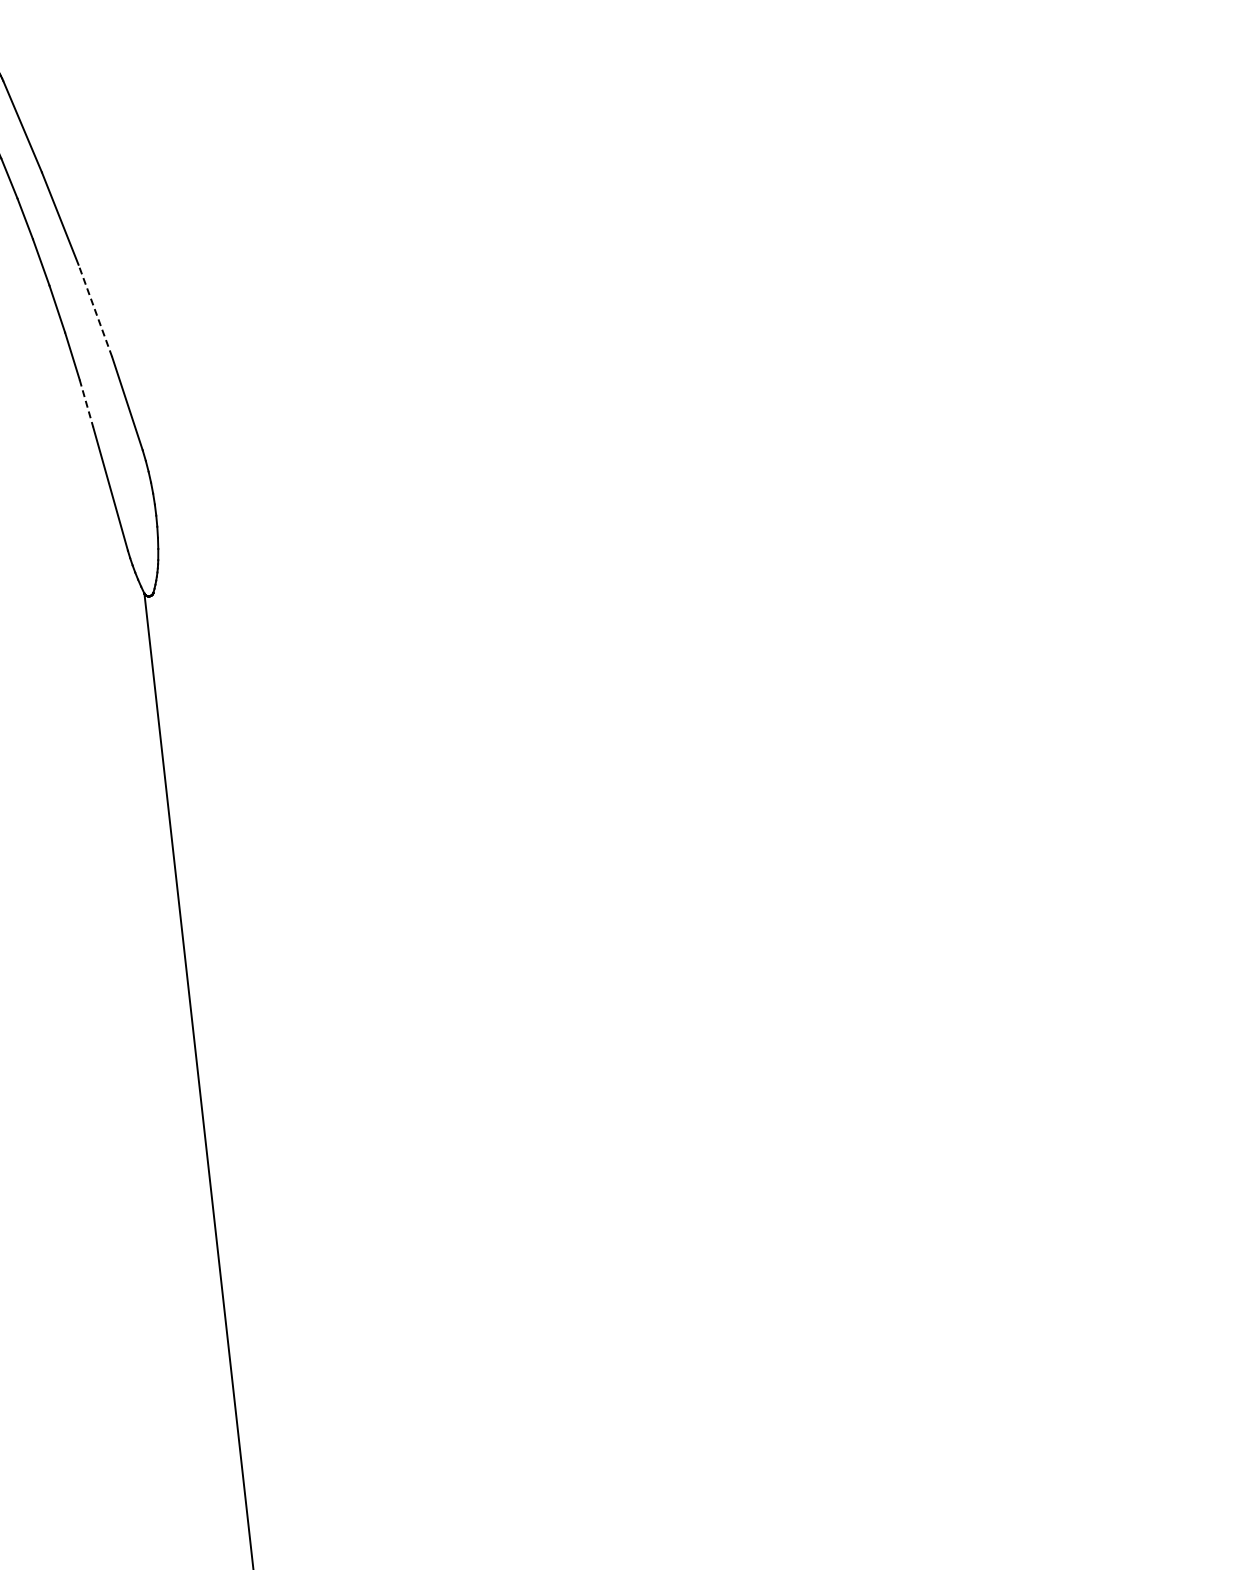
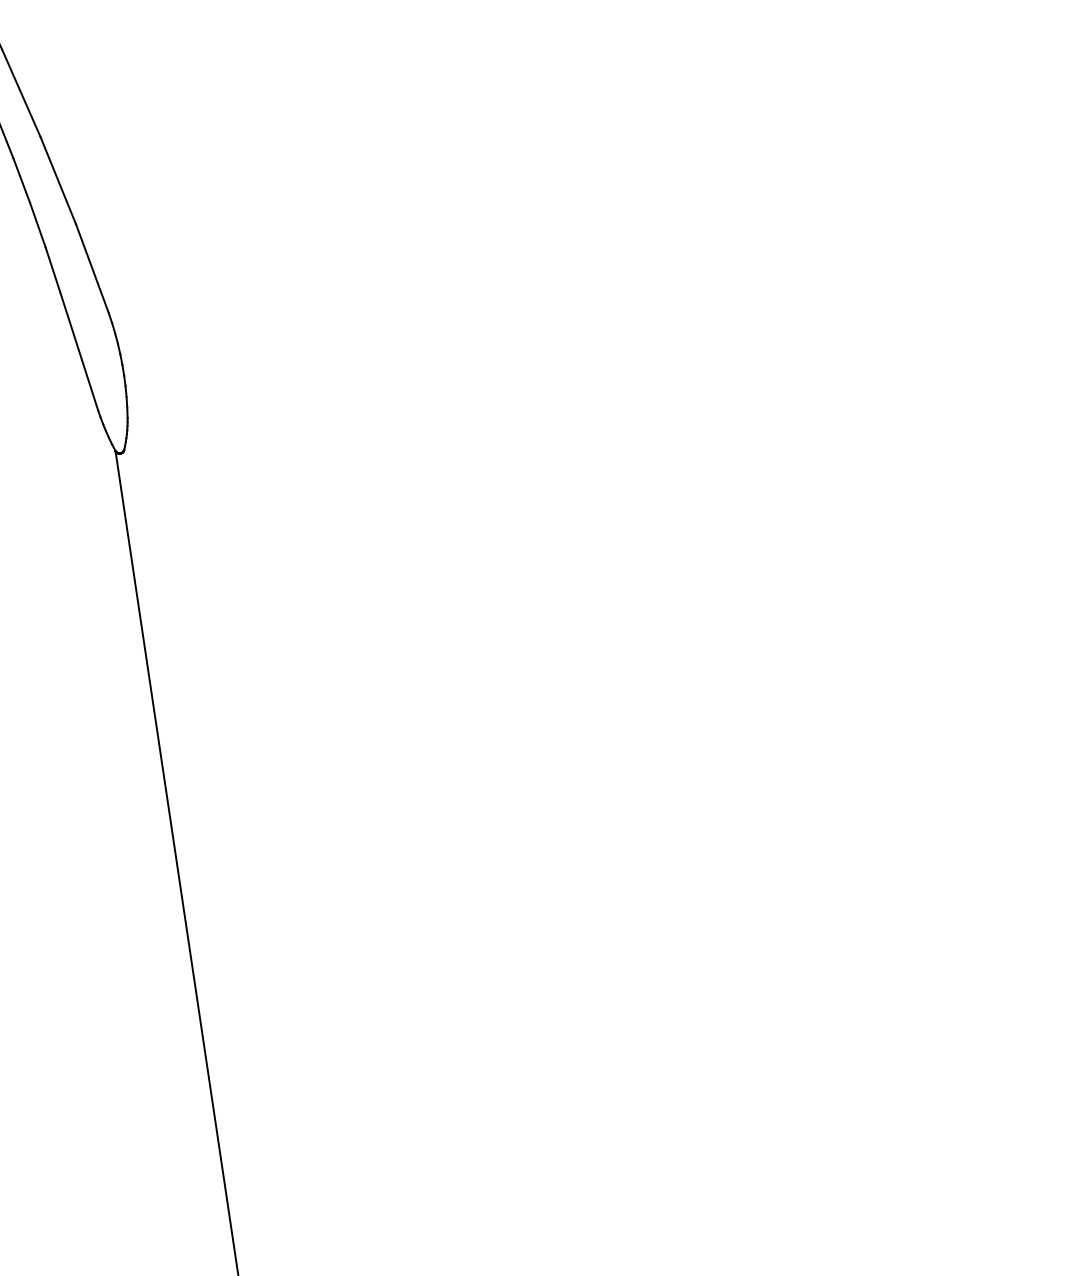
line: (95, 310) -> (58, 180), dashed -> solid
line: (86, 403) -> (53, 270), dashed -> solid

